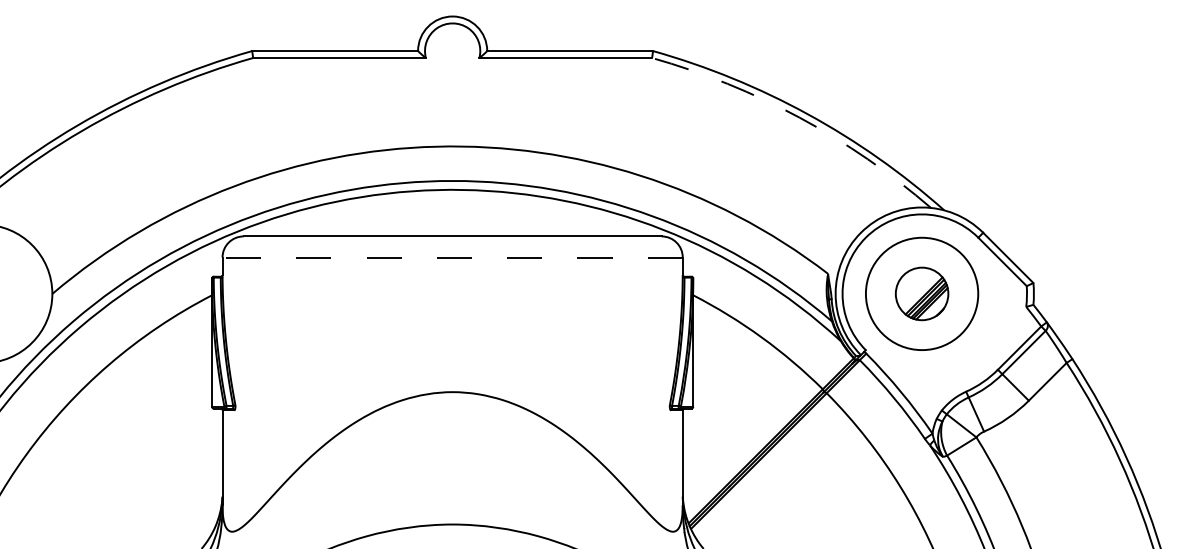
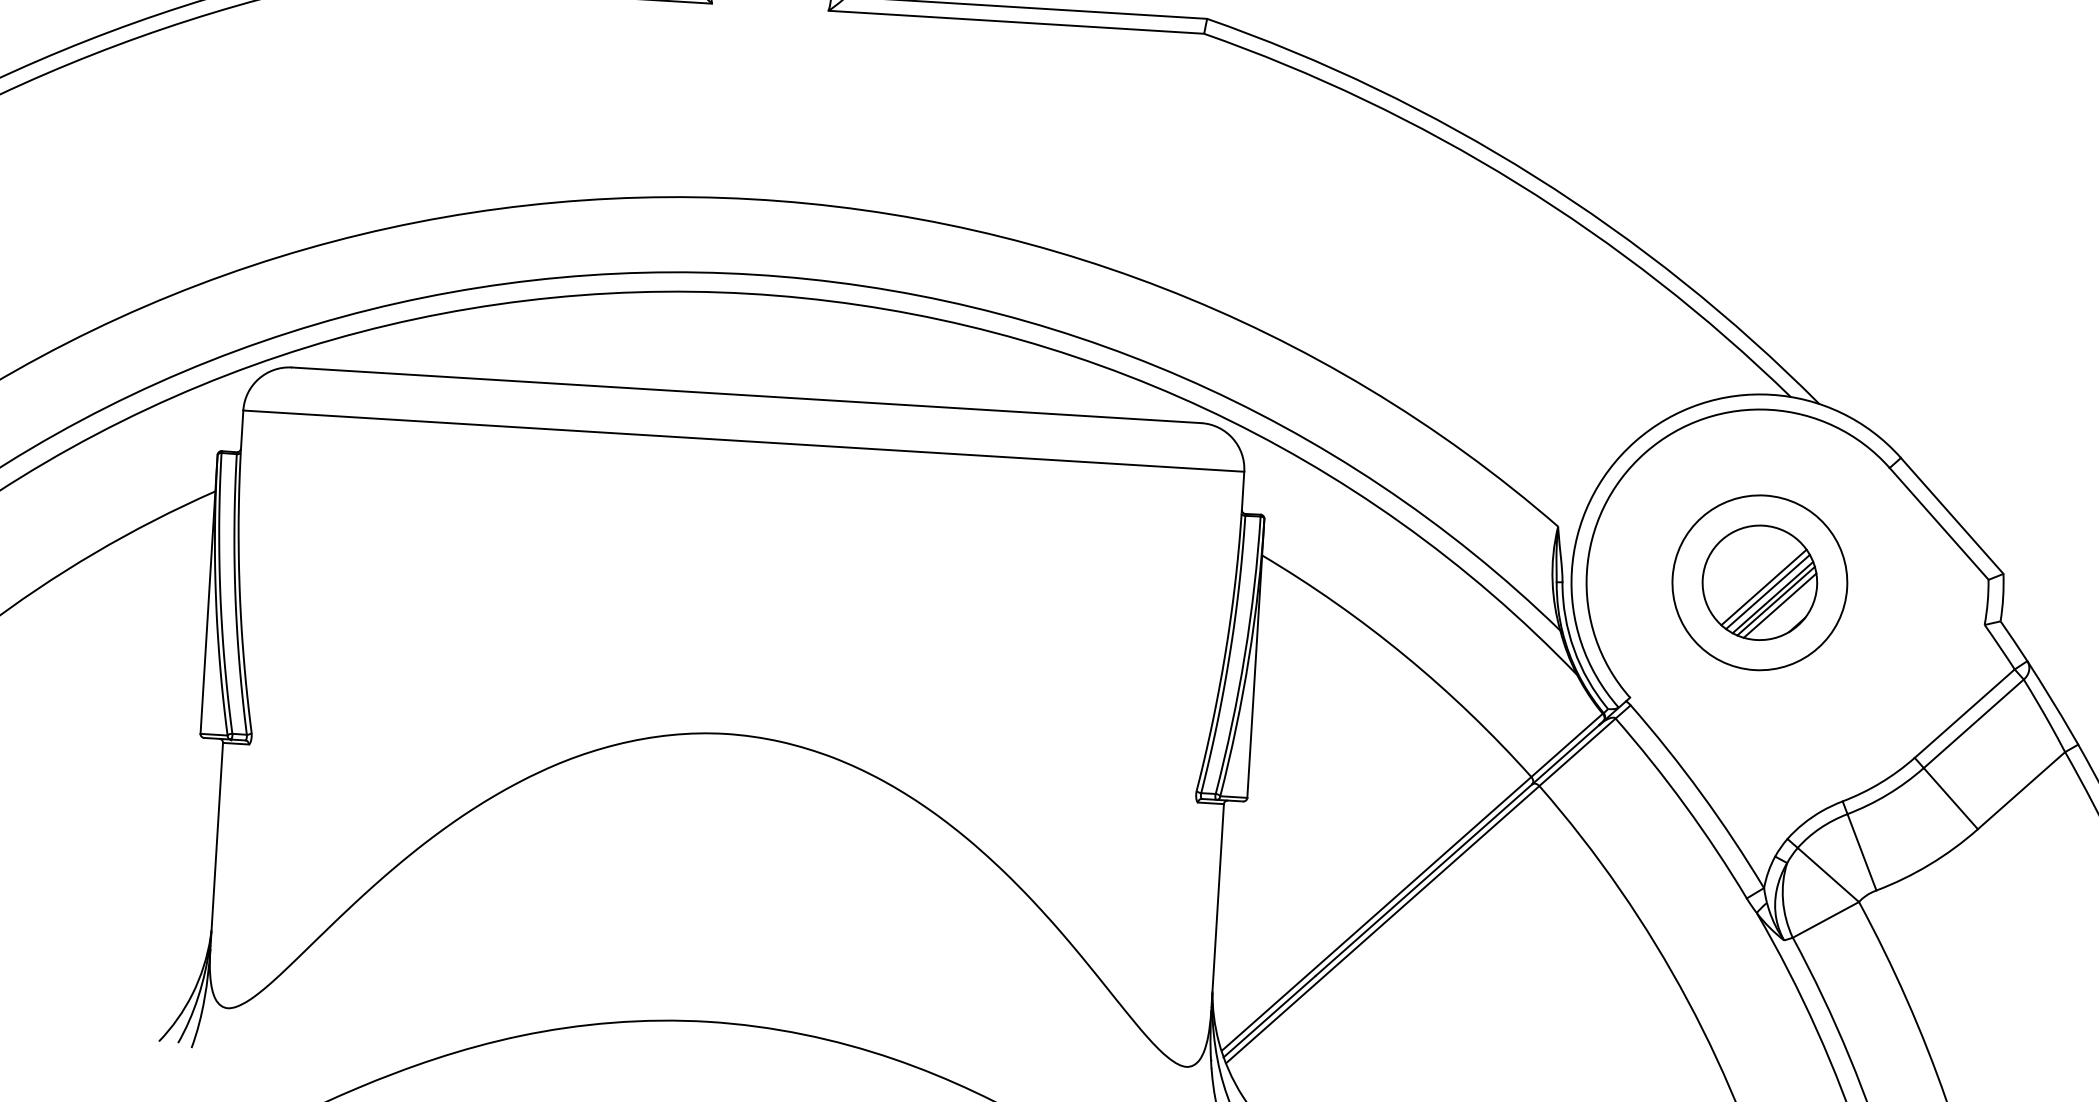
arc: (799, 117) -> (1516, 182), dashed -> solid
line: (452, 257) -> (743, 441), dashed -> solid
circle: (921, 293) -> (1758, 581), size x0.71

